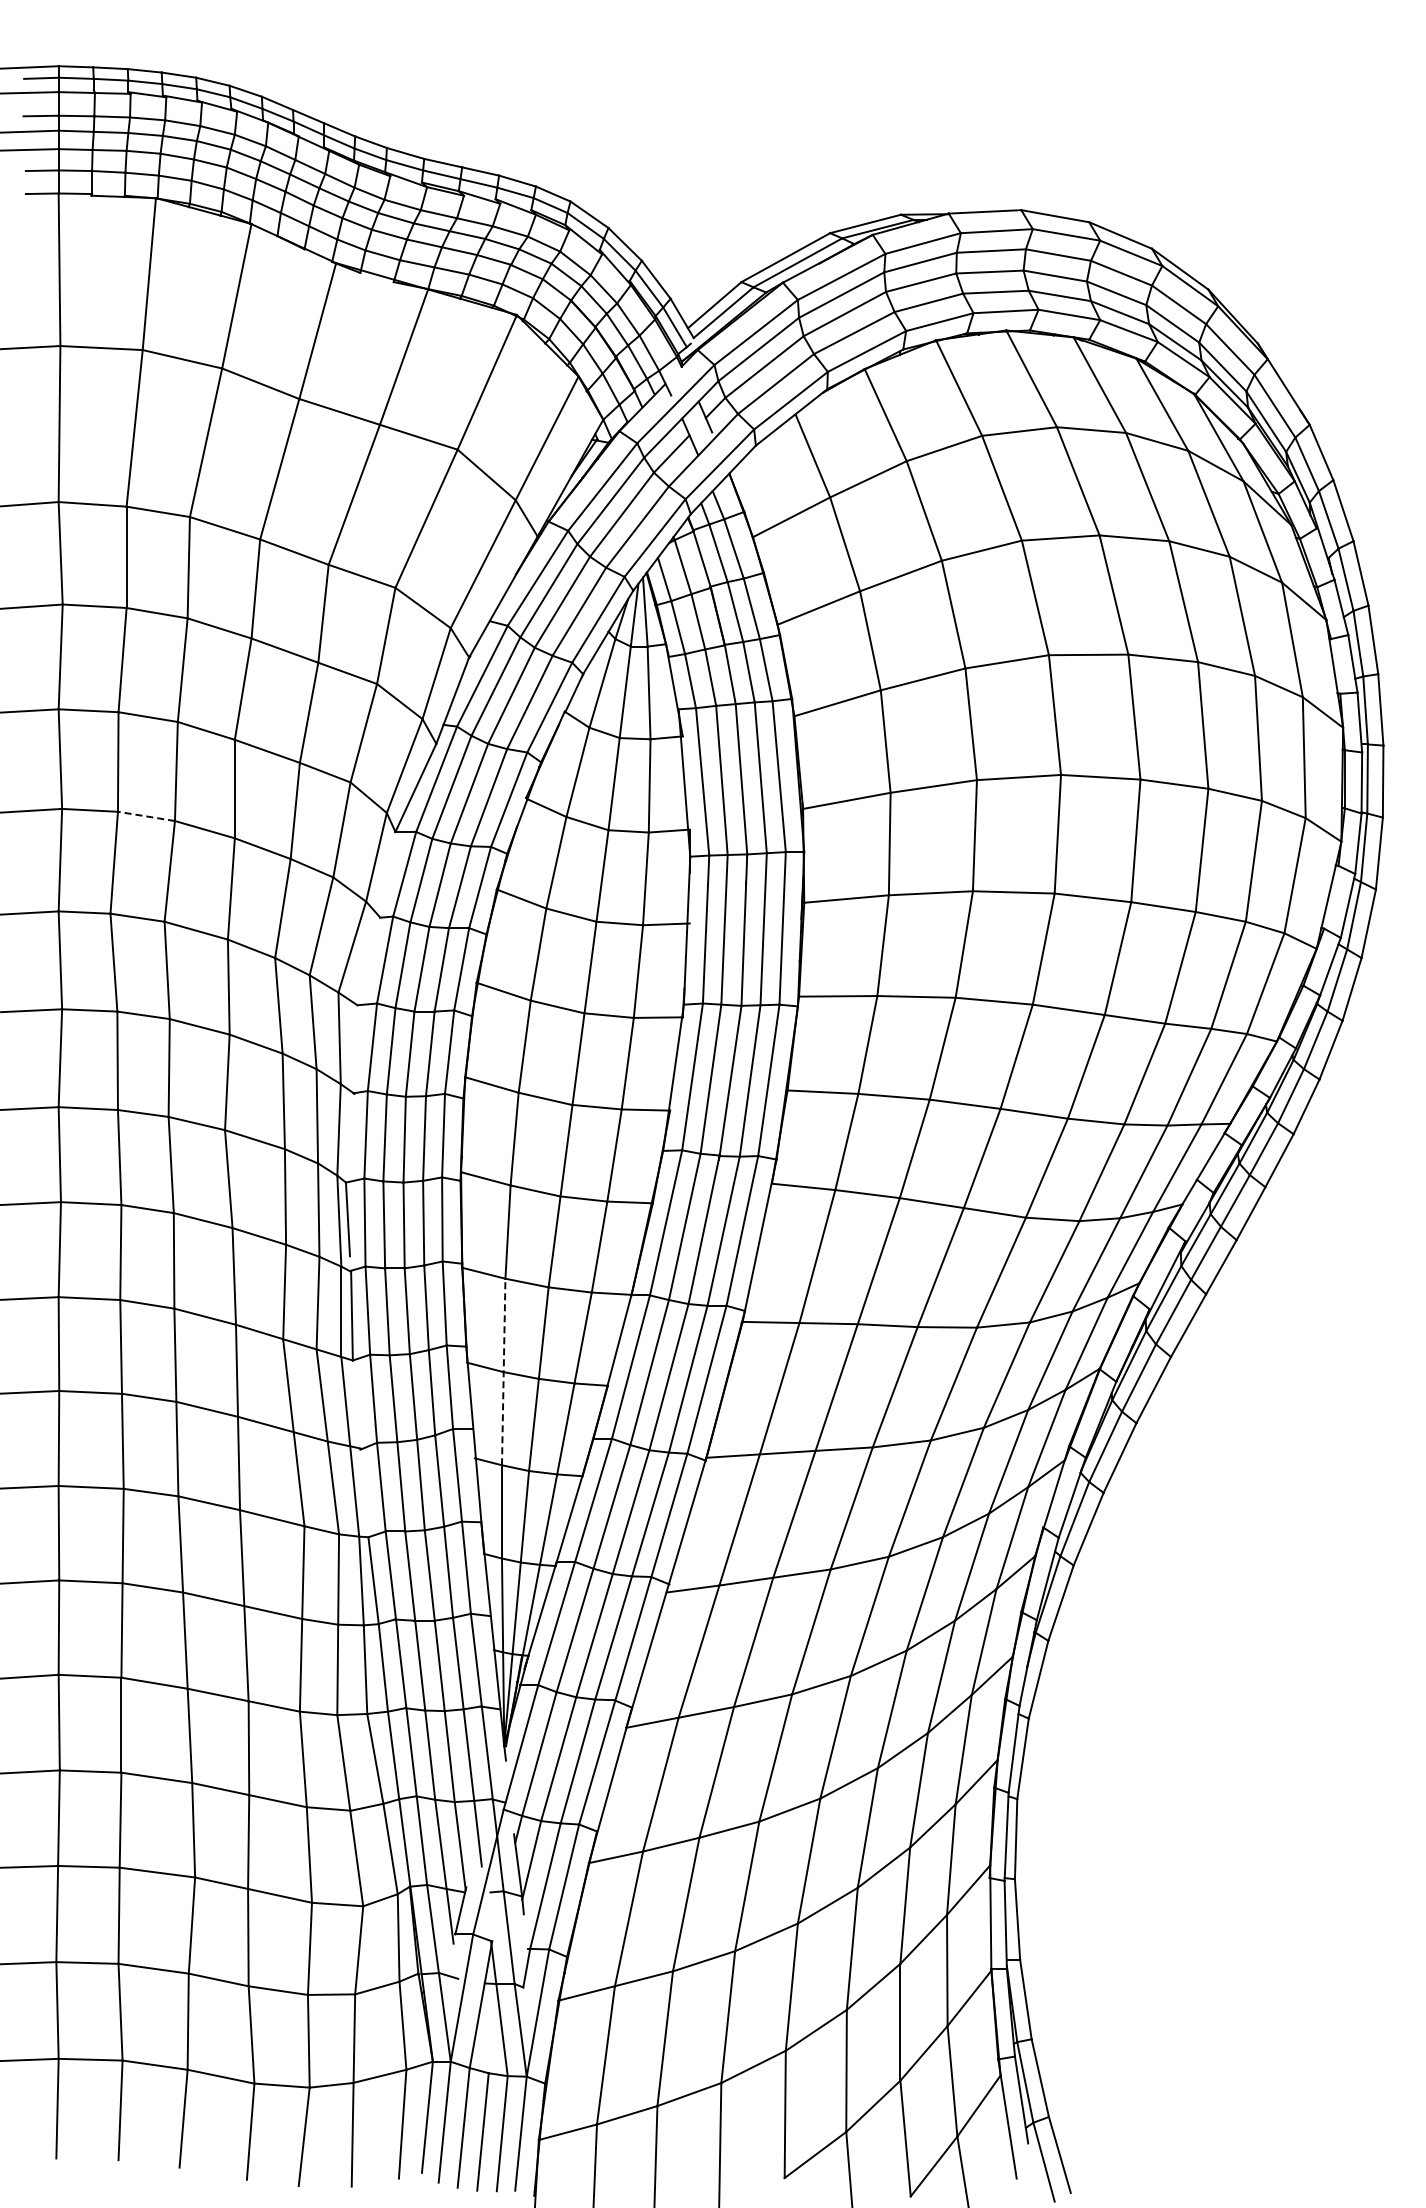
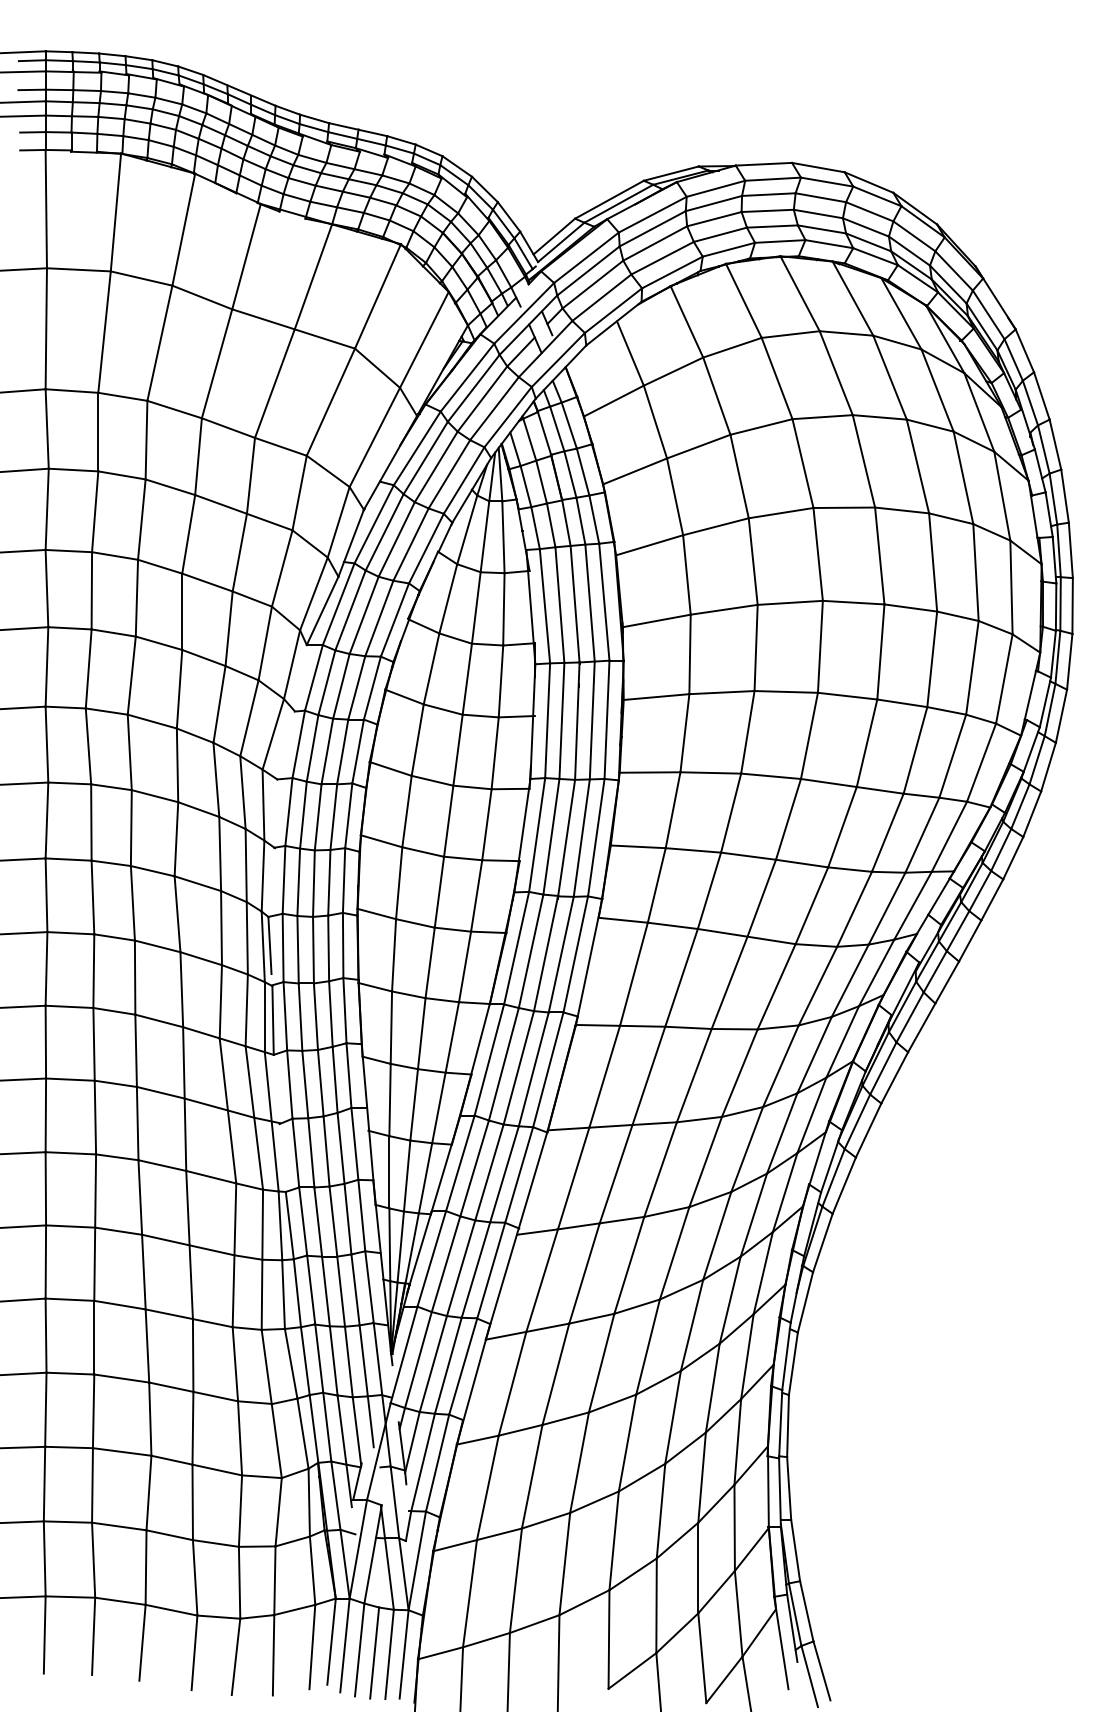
line: (146, 816) -> (113, 633), dashed -> solid
line: (503, 1371) -> (390, 1063), dashed -> solid

